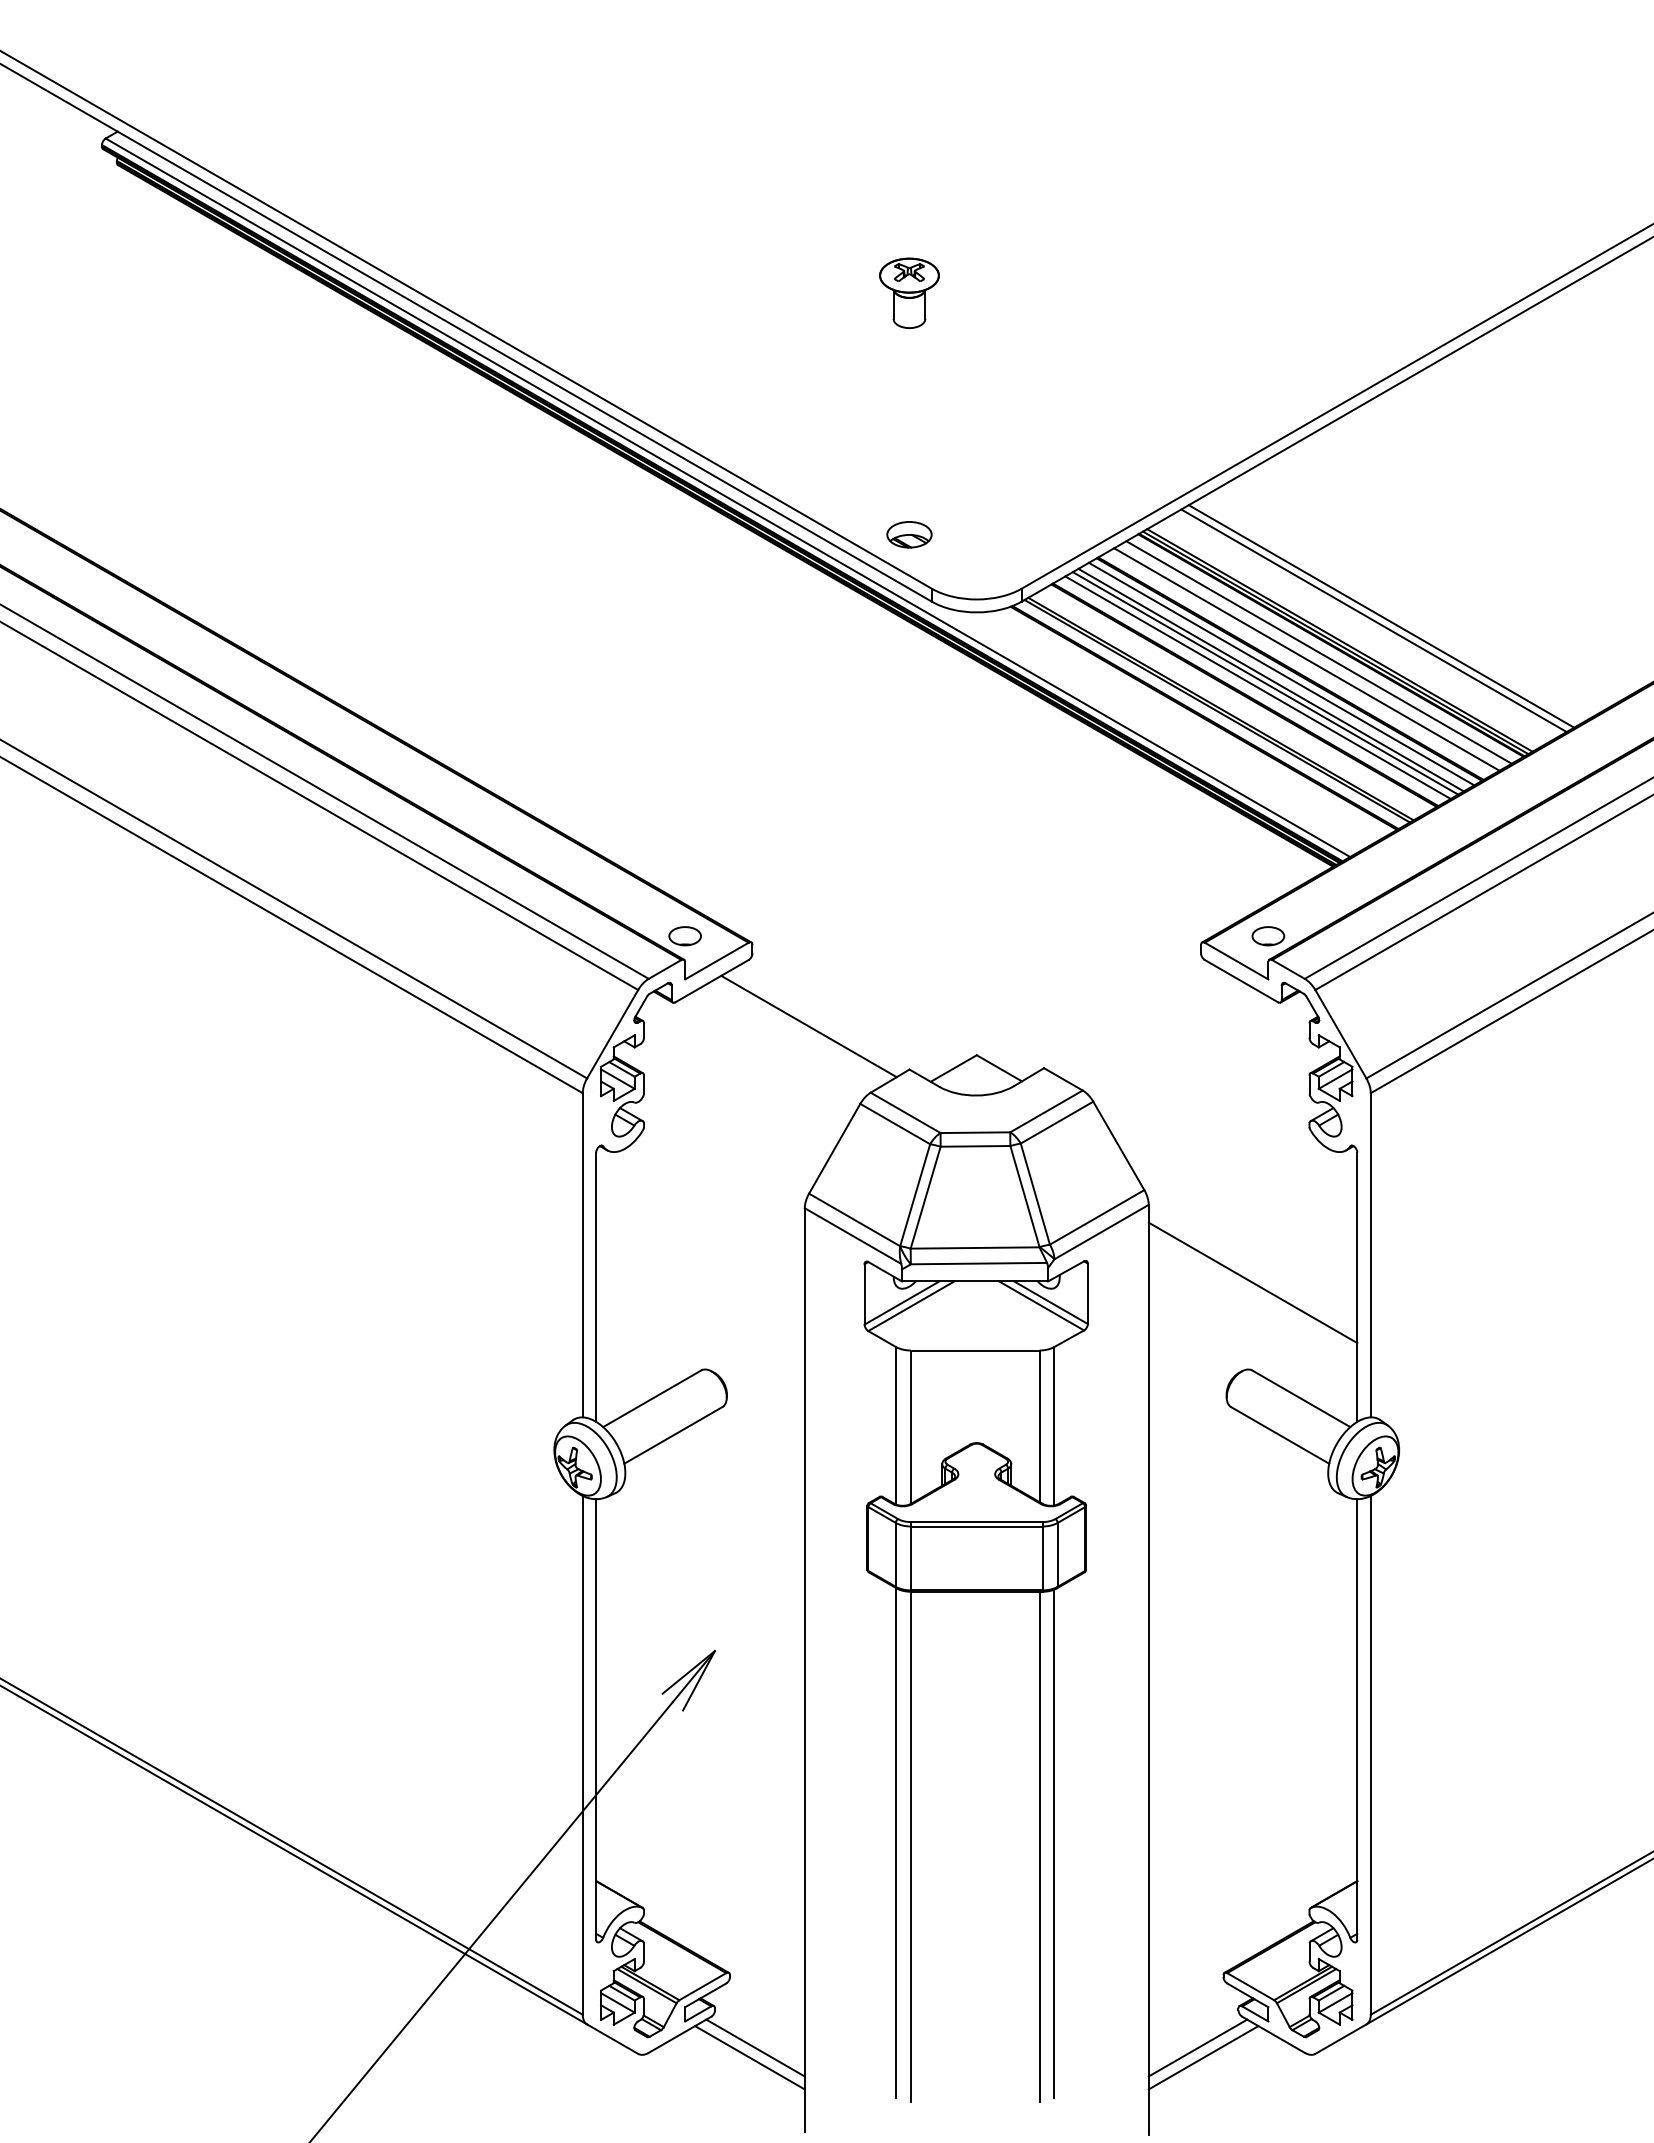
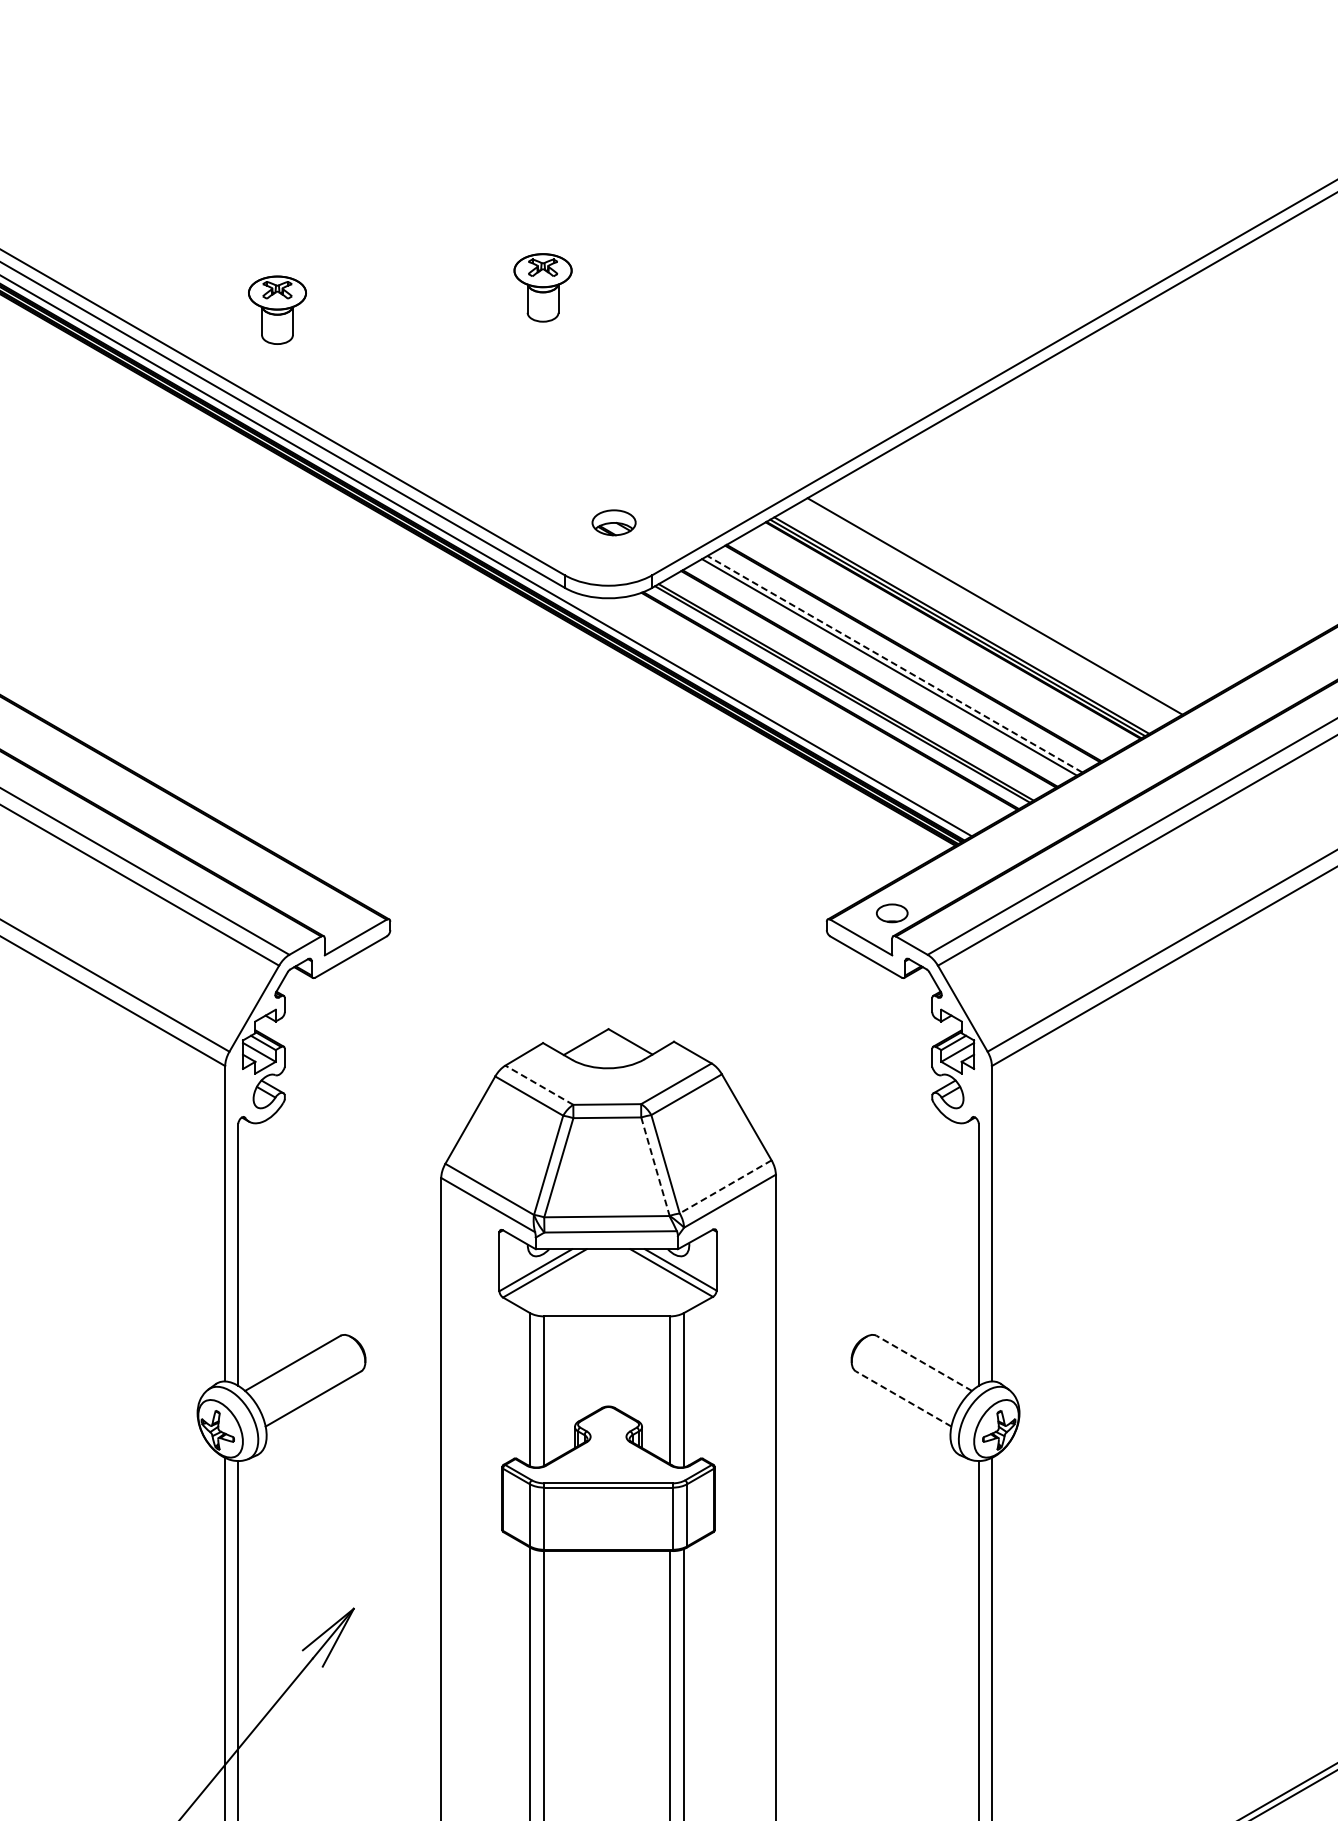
part: (636, 315) -> (277, 309), added
part: (909, 534) -> (614, 522), moved
line: (1381, 616) -> (1002, 602), removed
line: (1318, 652) -> (941, 637), removed
line: (1306, 659) -> (929, 644), removed
line: (1281, 673) -> (905, 657), removed
line: (1270, 679) -> (894, 663), solid -> dashed
line: (1257, 687) -> (881, 671), removed
part: (684, 936) -> (324, 913), removed
line: (808, 1026) -> (444, 1001), removed
line: (905, 1112) -> (539, 1084), solid -> dashed
line: (1024, 1196) -> (654, 1166), solid -> dashed
line: (1097, 1217) -> (726, 1187), solid -> dashed
line: (1252, 1282) -> (876, 1250), removed
line: (1301, 1398) -> (924, 1363), solid -> dashed
line: (1280, 1435) -> (904, 1399), solid -> dashed

